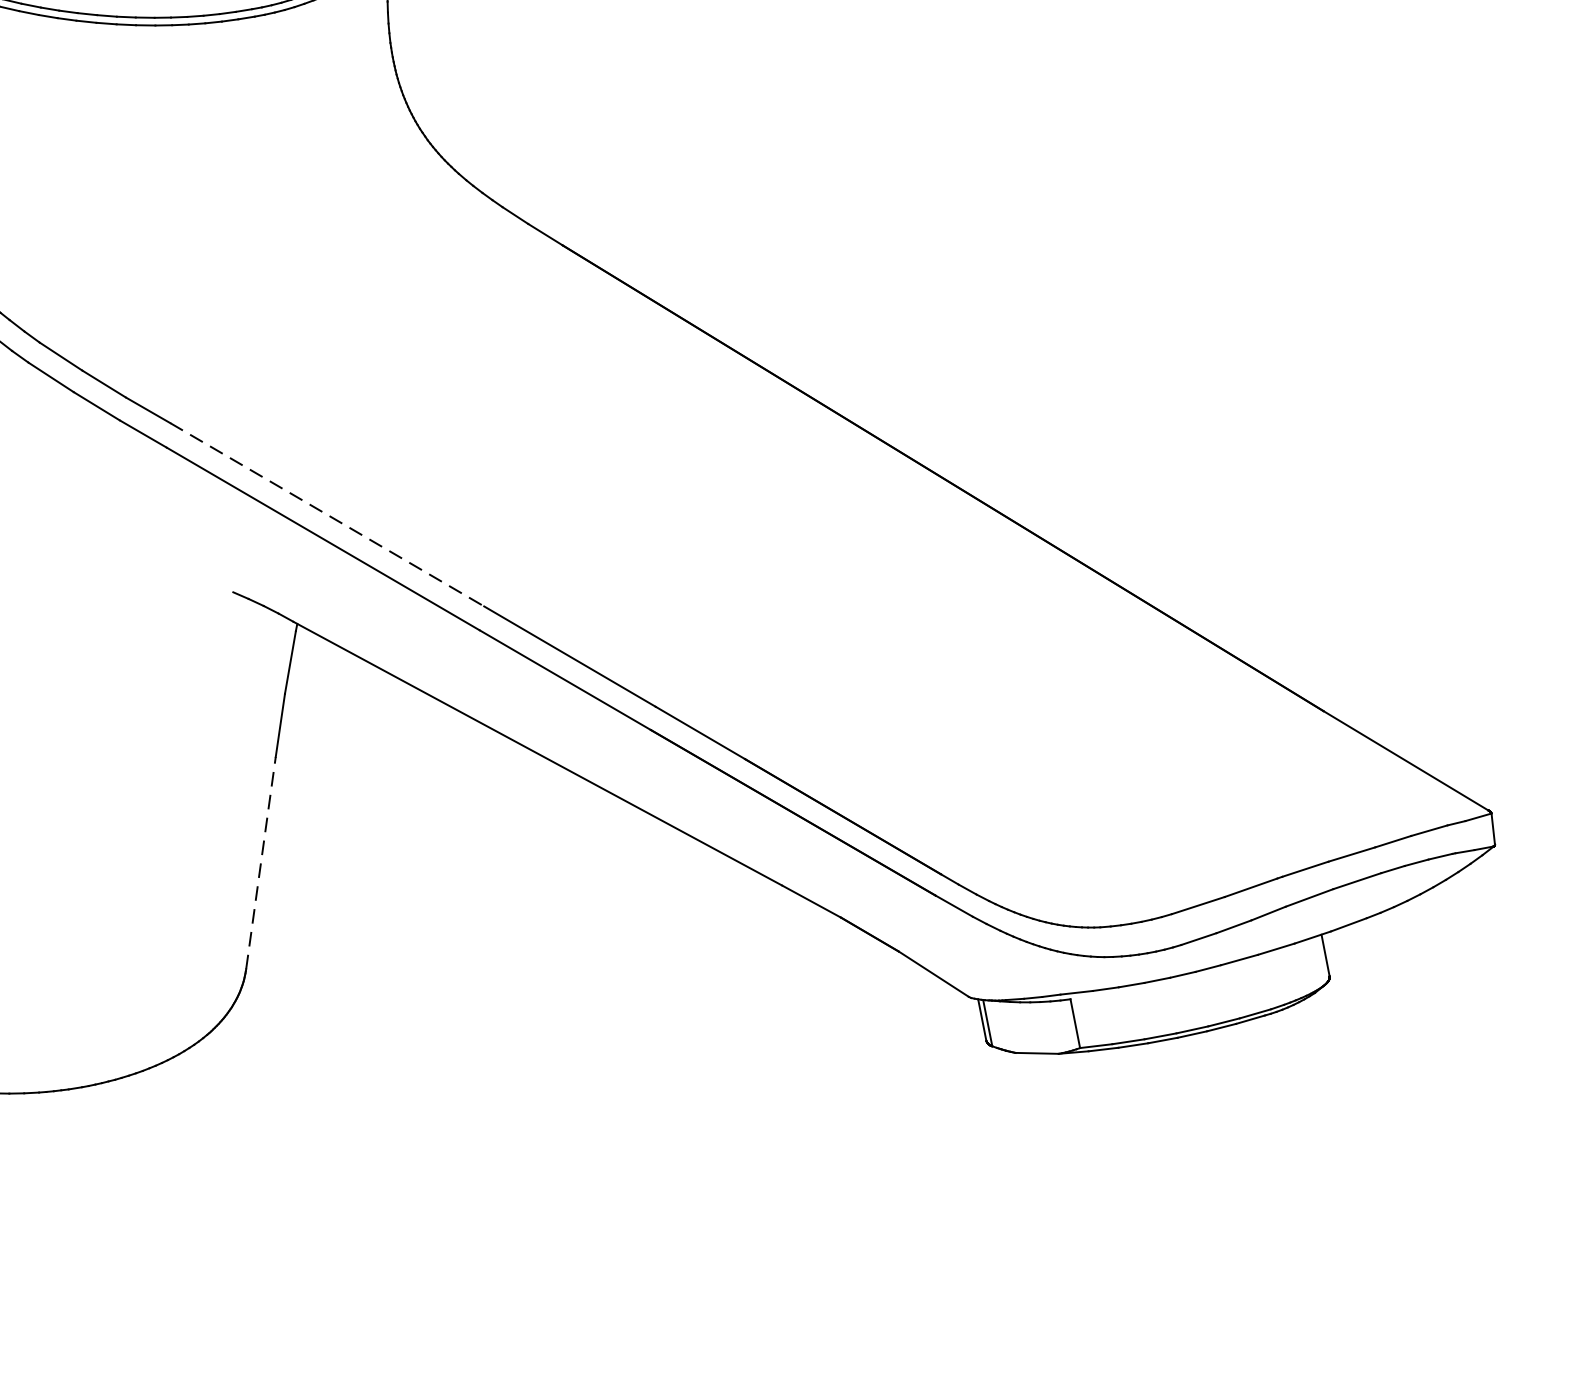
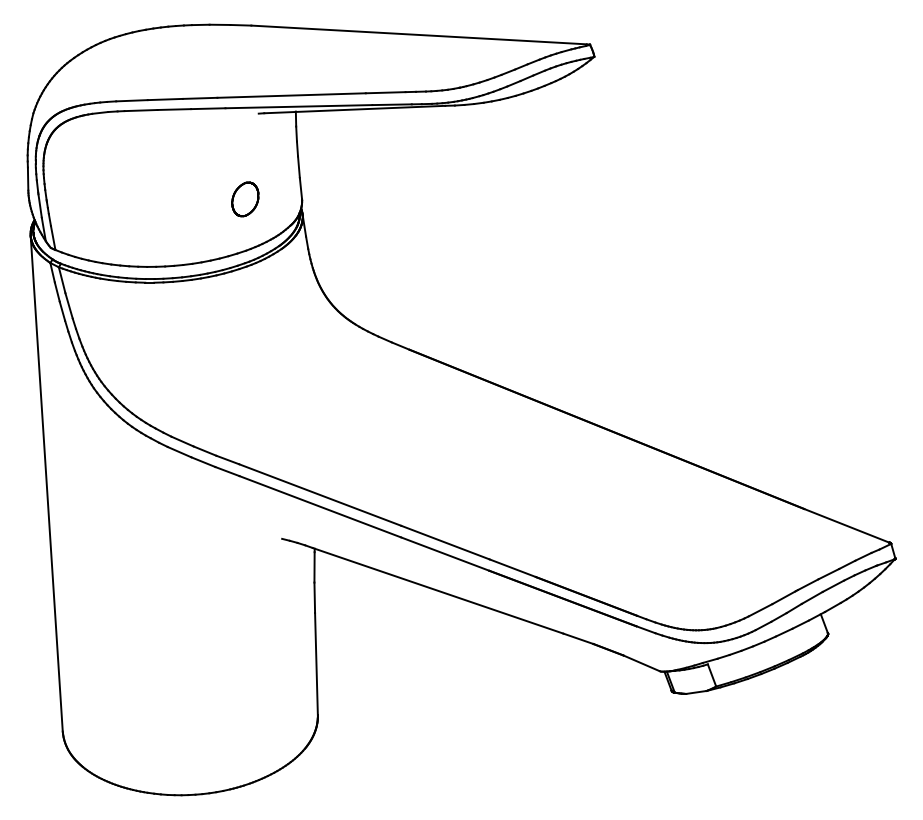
line: (327, 515) -> (320, 495), dashed -> solid
line: (261, 861) -> (316, 663), dashed -> solid

